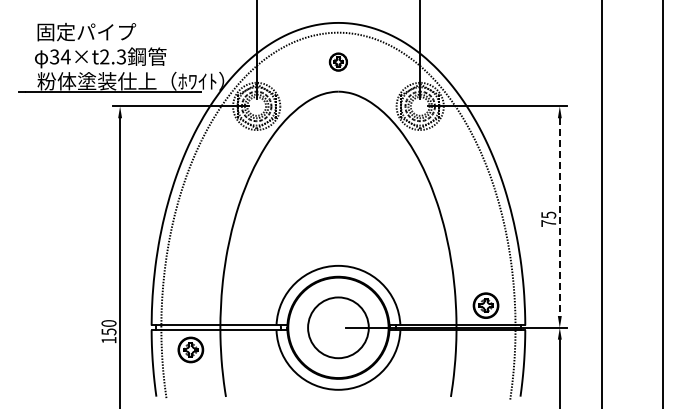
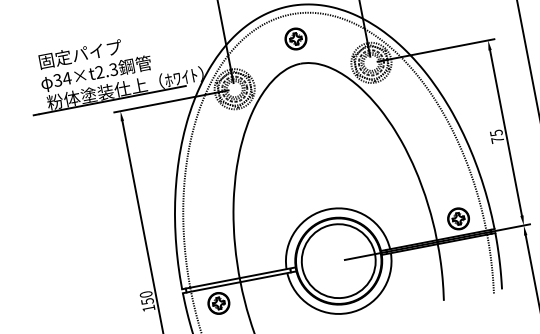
part: (338, 61) -> (295, 38), size x1.43
line: (559, 217) -> (505, 133), dashed -> solid
circle: (338, 327) -> (338, 260), size x1.43

